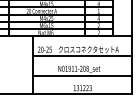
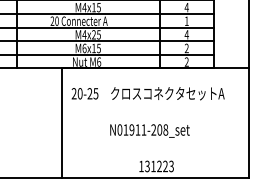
line: (81, 56) -> (154, 106), removed
line: (81, 75) -> (154, 142), removed

